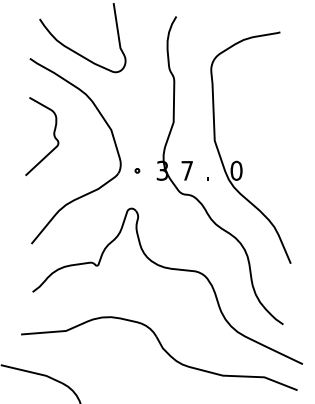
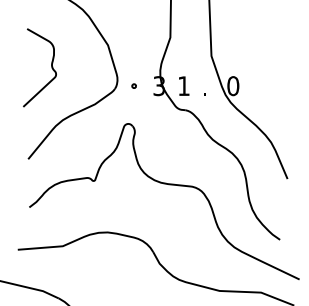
curve: (53, 136) -> (51, 67), moved
text: (186, 170) -> (183, 85), 7 -> 1

